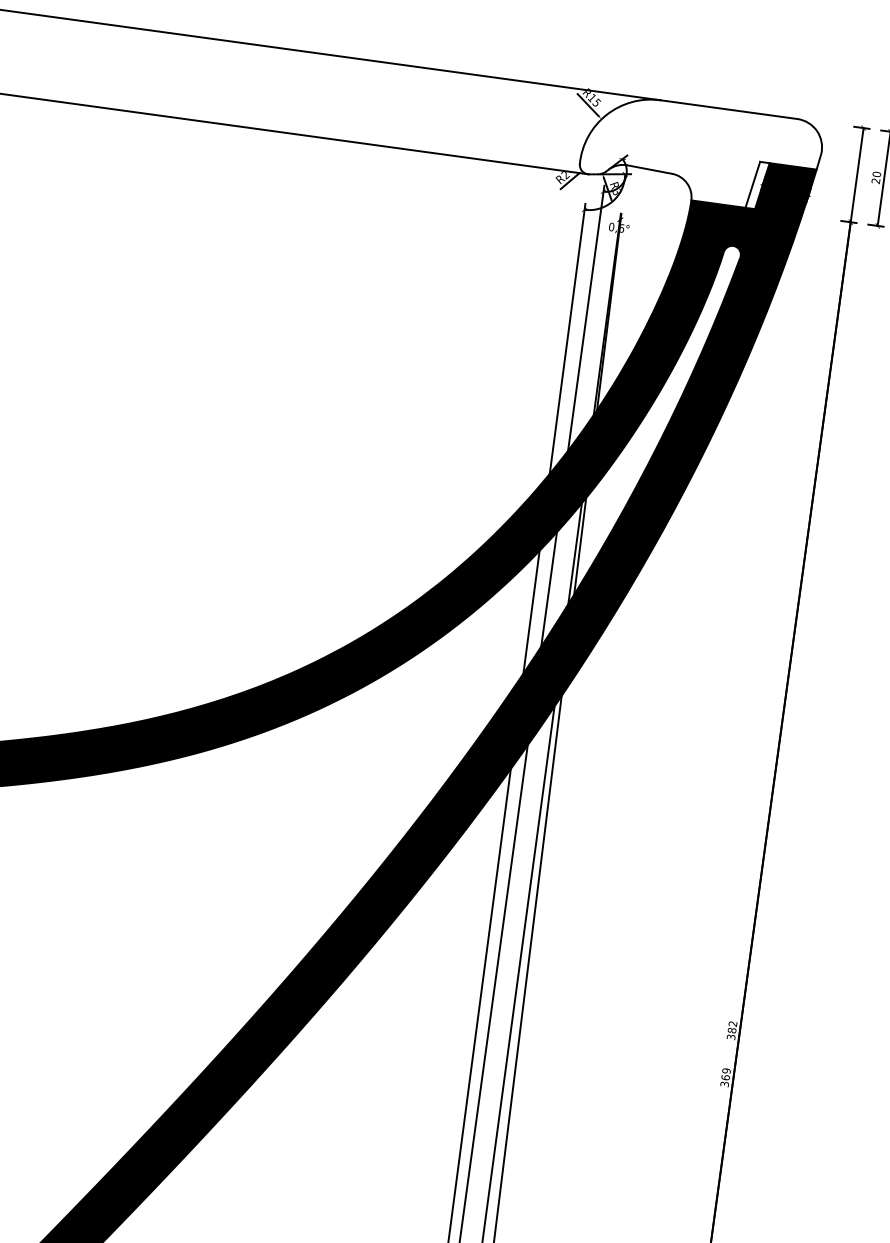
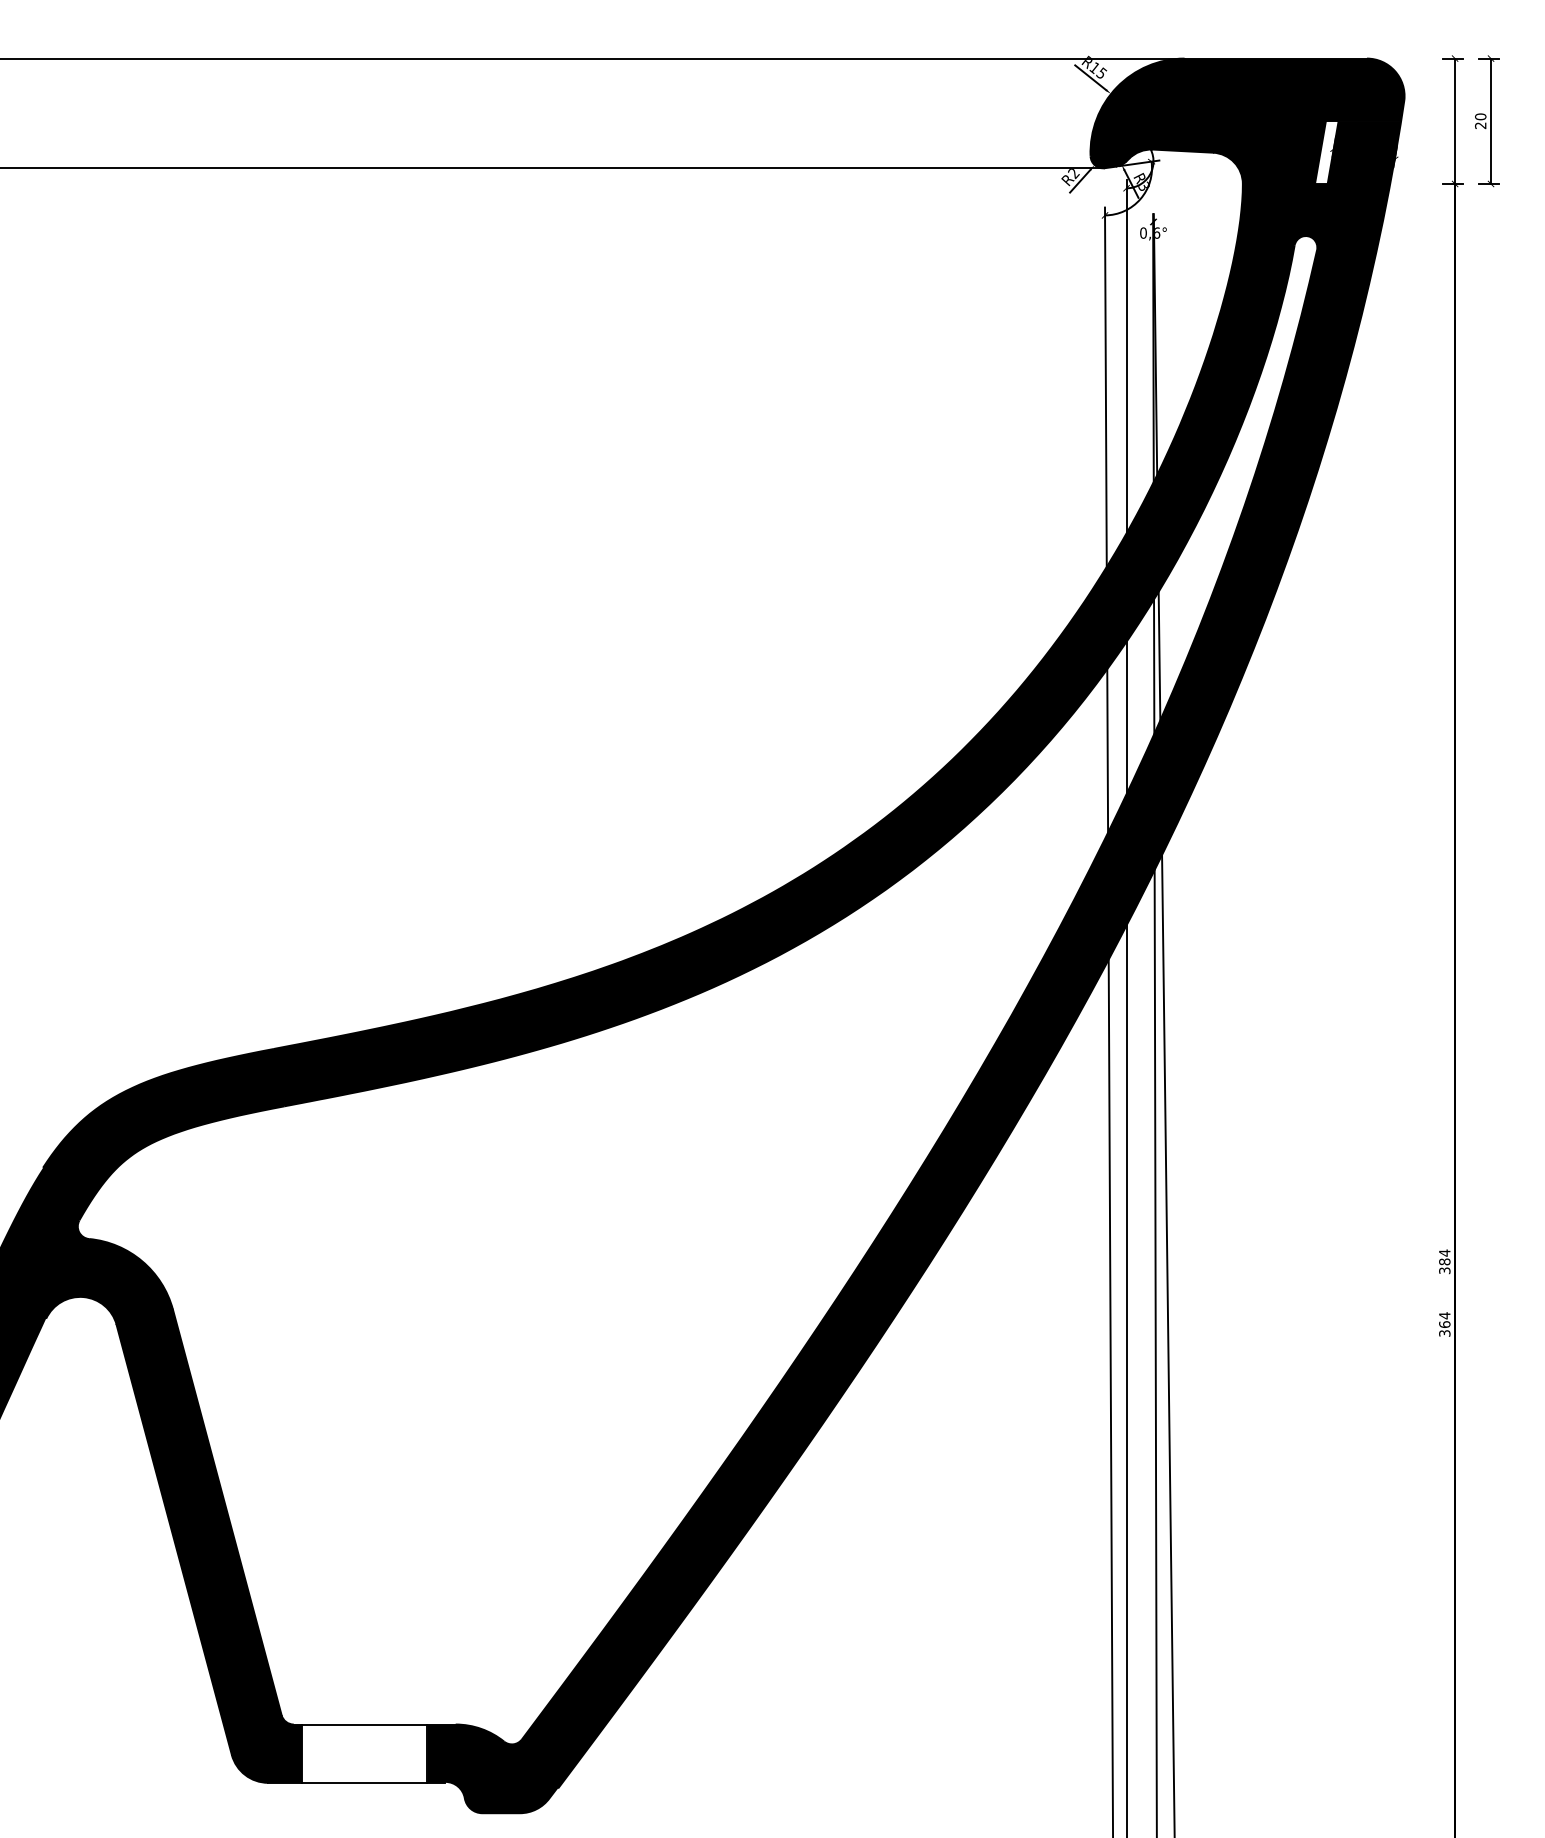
fill: (701, 153) -> (1247, 121), added
text: (732, 1023) -> (1444, 1252), 382 -> 384
text: (726, 1070) -> (1444, 1315), 369 -> 364

